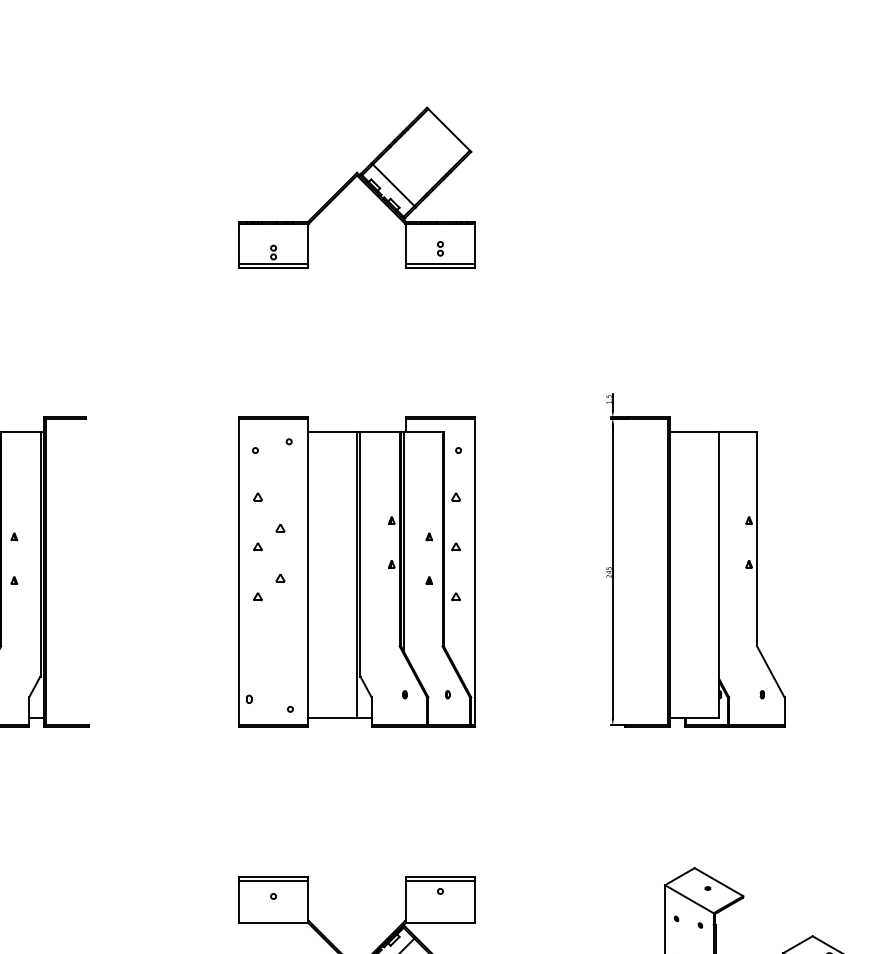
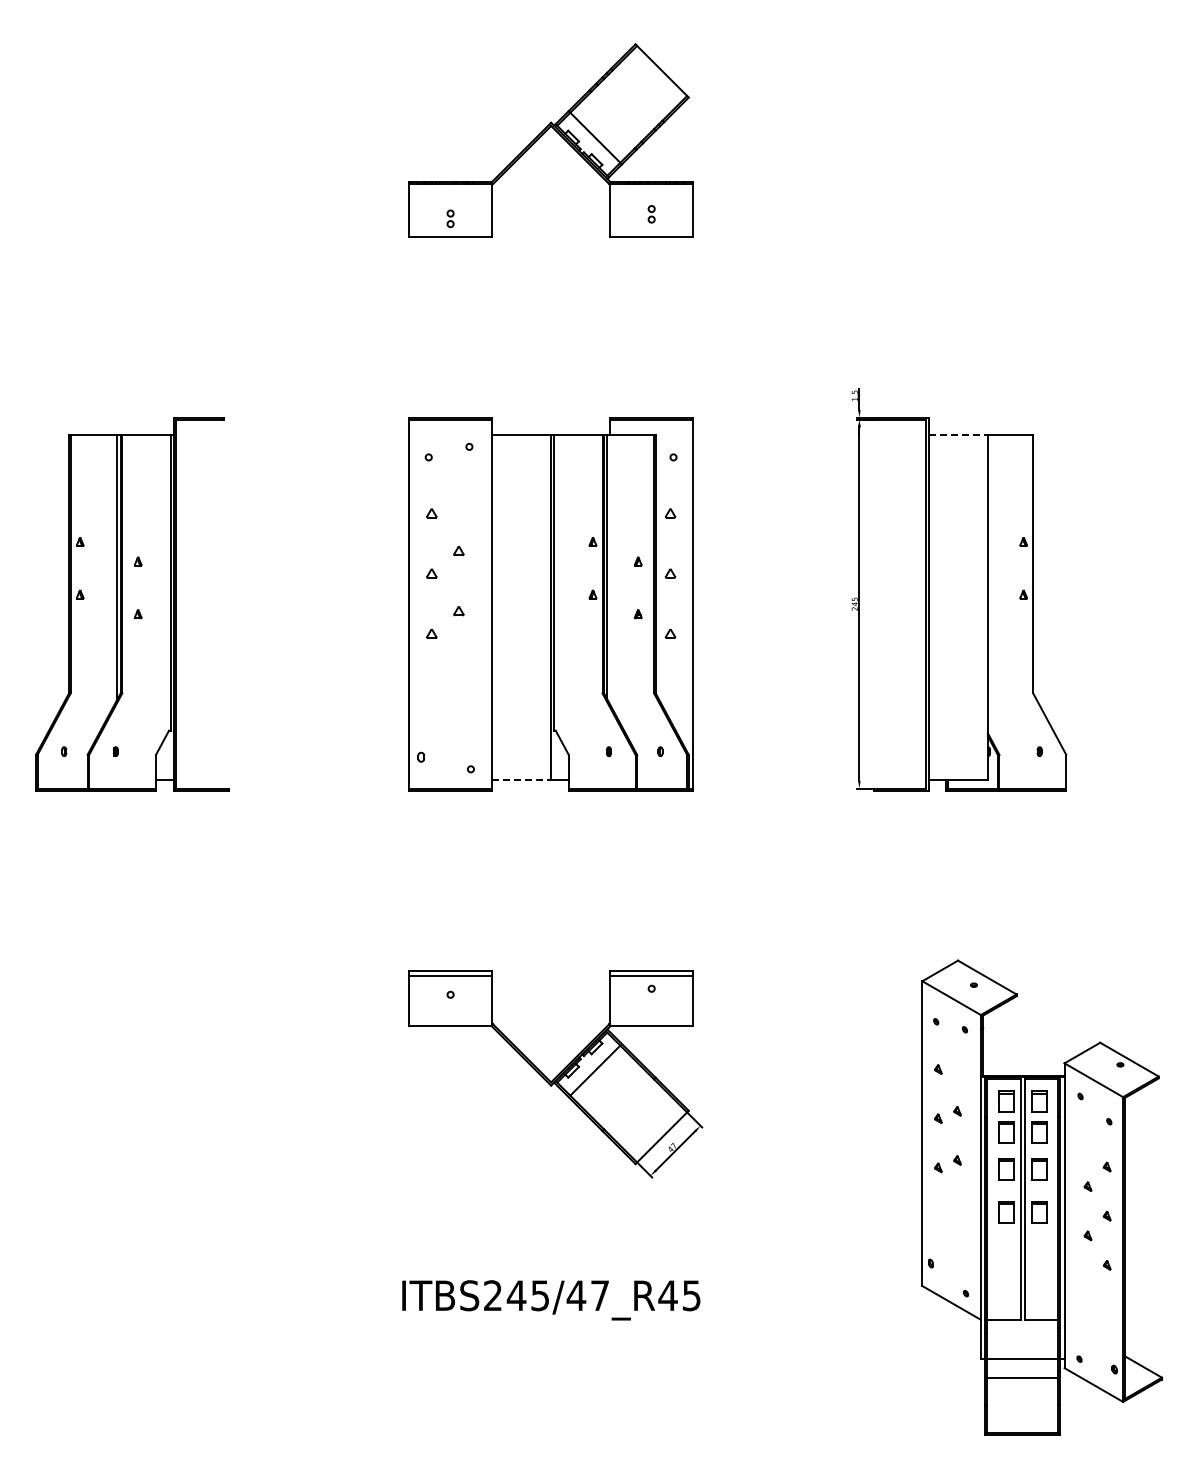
line: (273, 263) -> (450, 232), removed
line: (440, 263) -> (651, 232), removed
line: (695, 431) -> (958, 434), solid -> dashed
line: (332, 717) -> (521, 779), solid -> dashed

